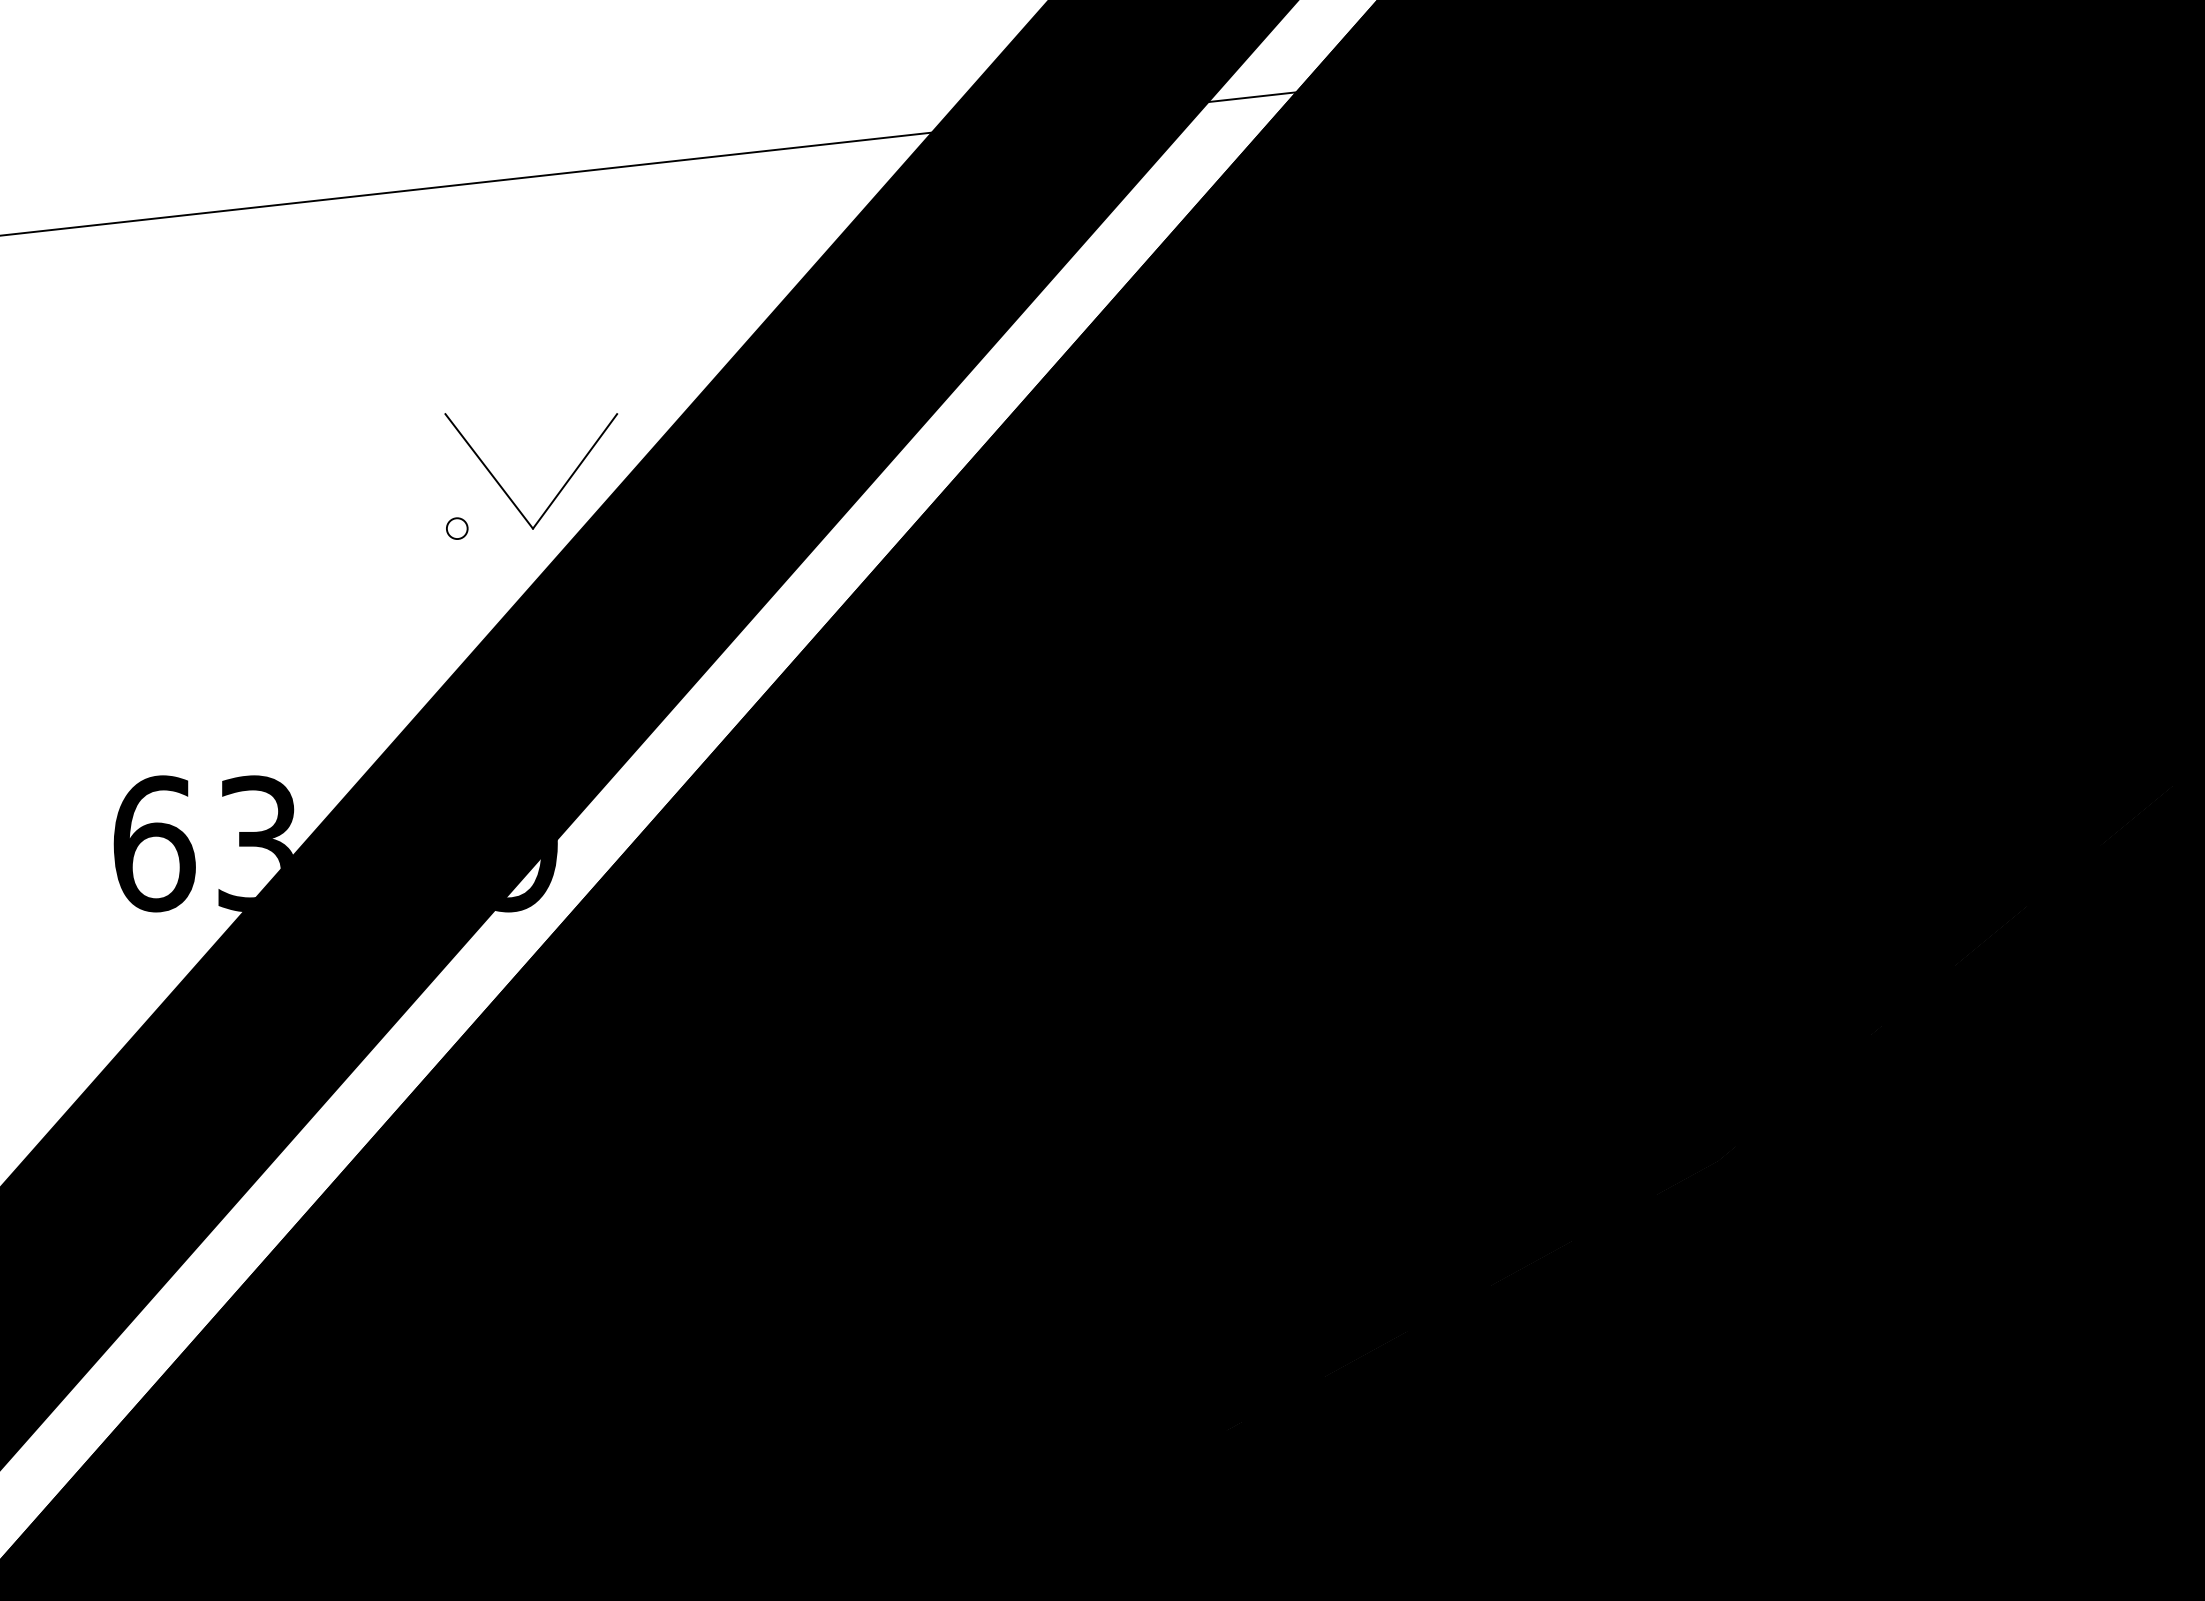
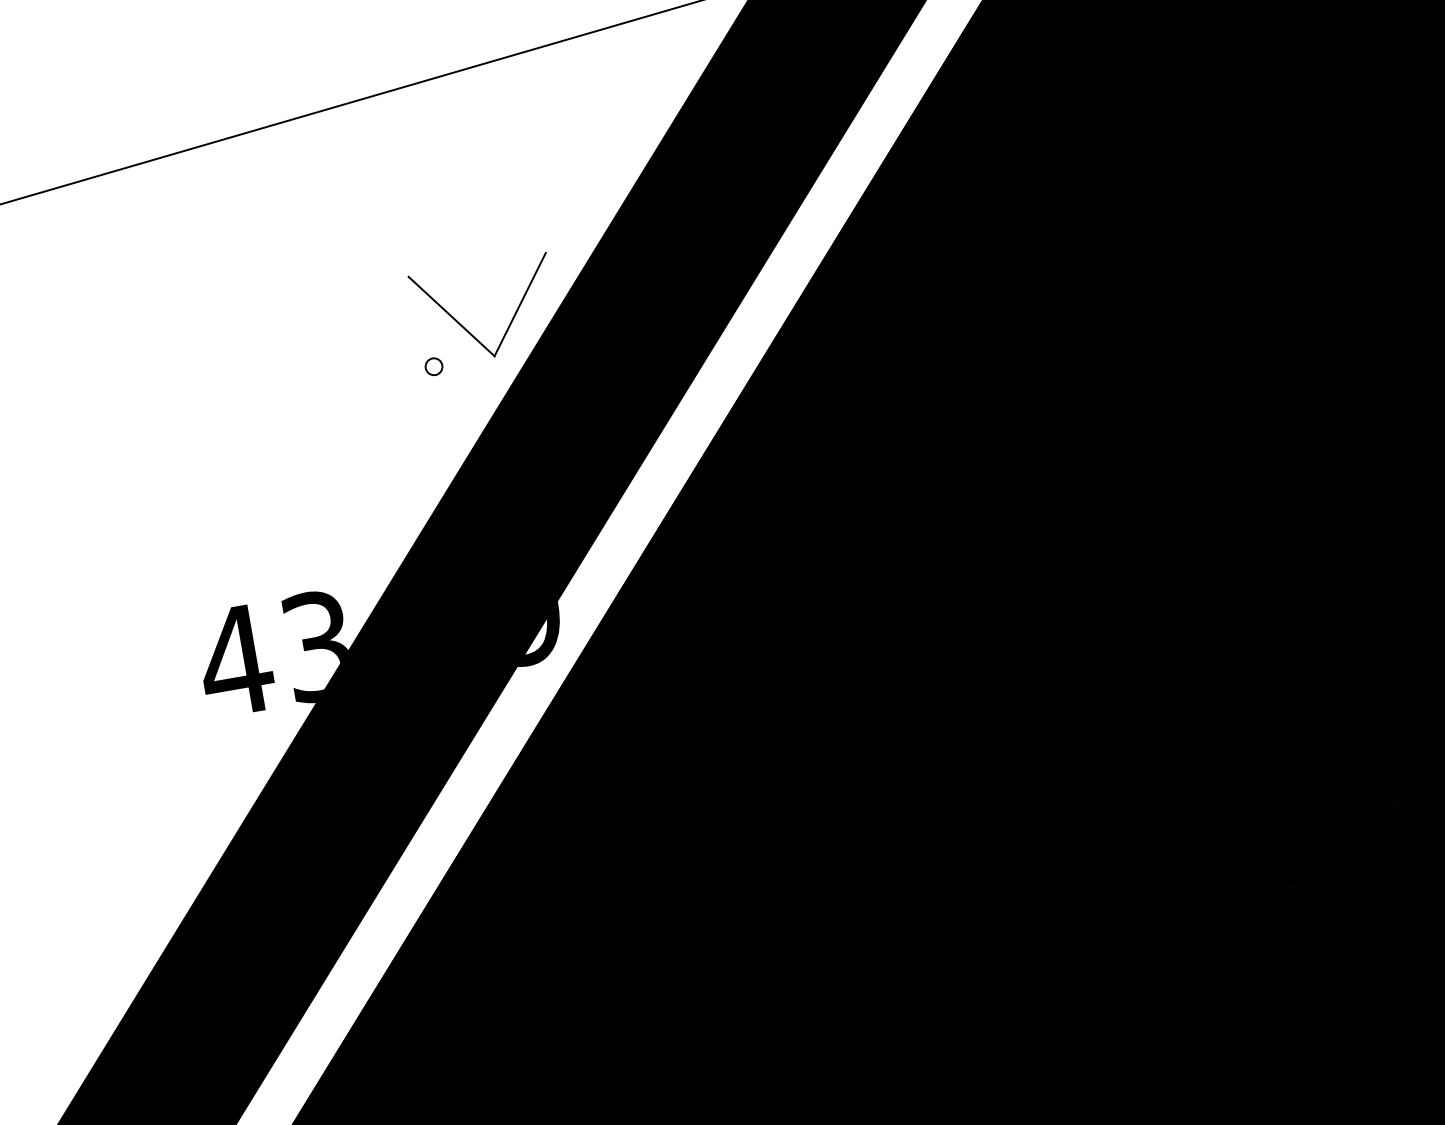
text: (153, 843) -> (235, 660), 63.59 -> 43.59

